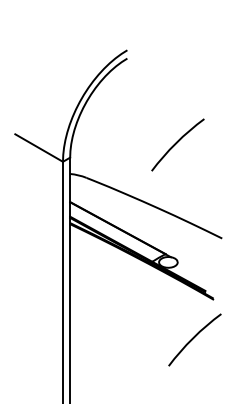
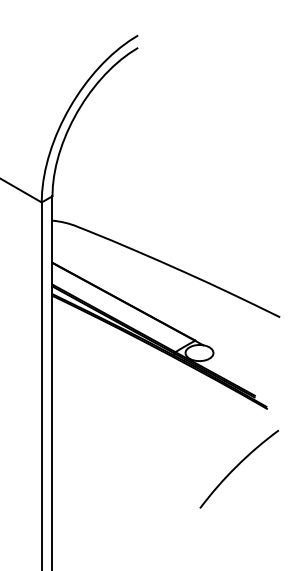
arc: (177, 143) -> (213, 175), removed

